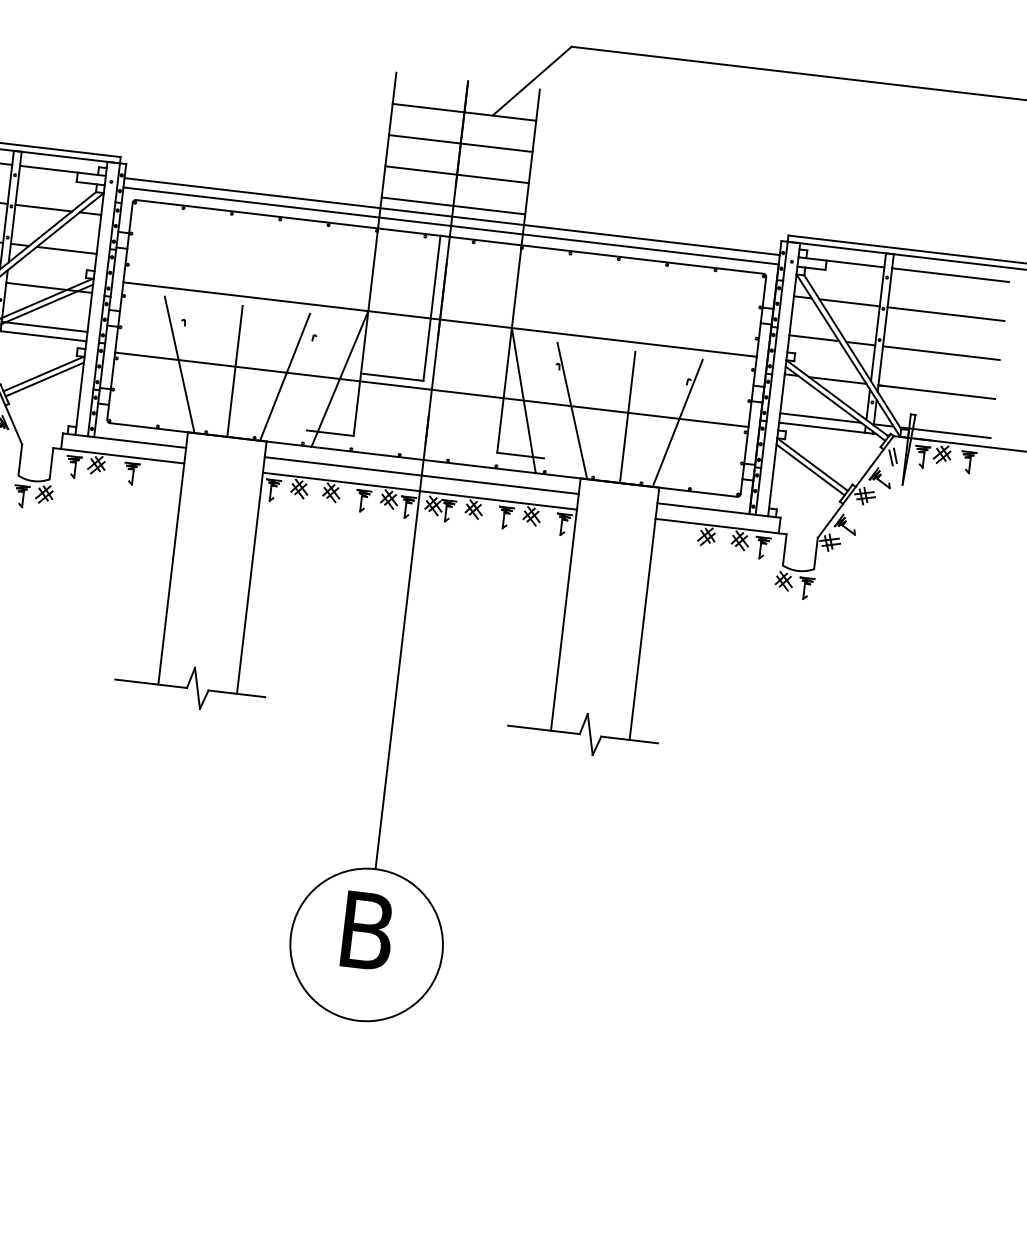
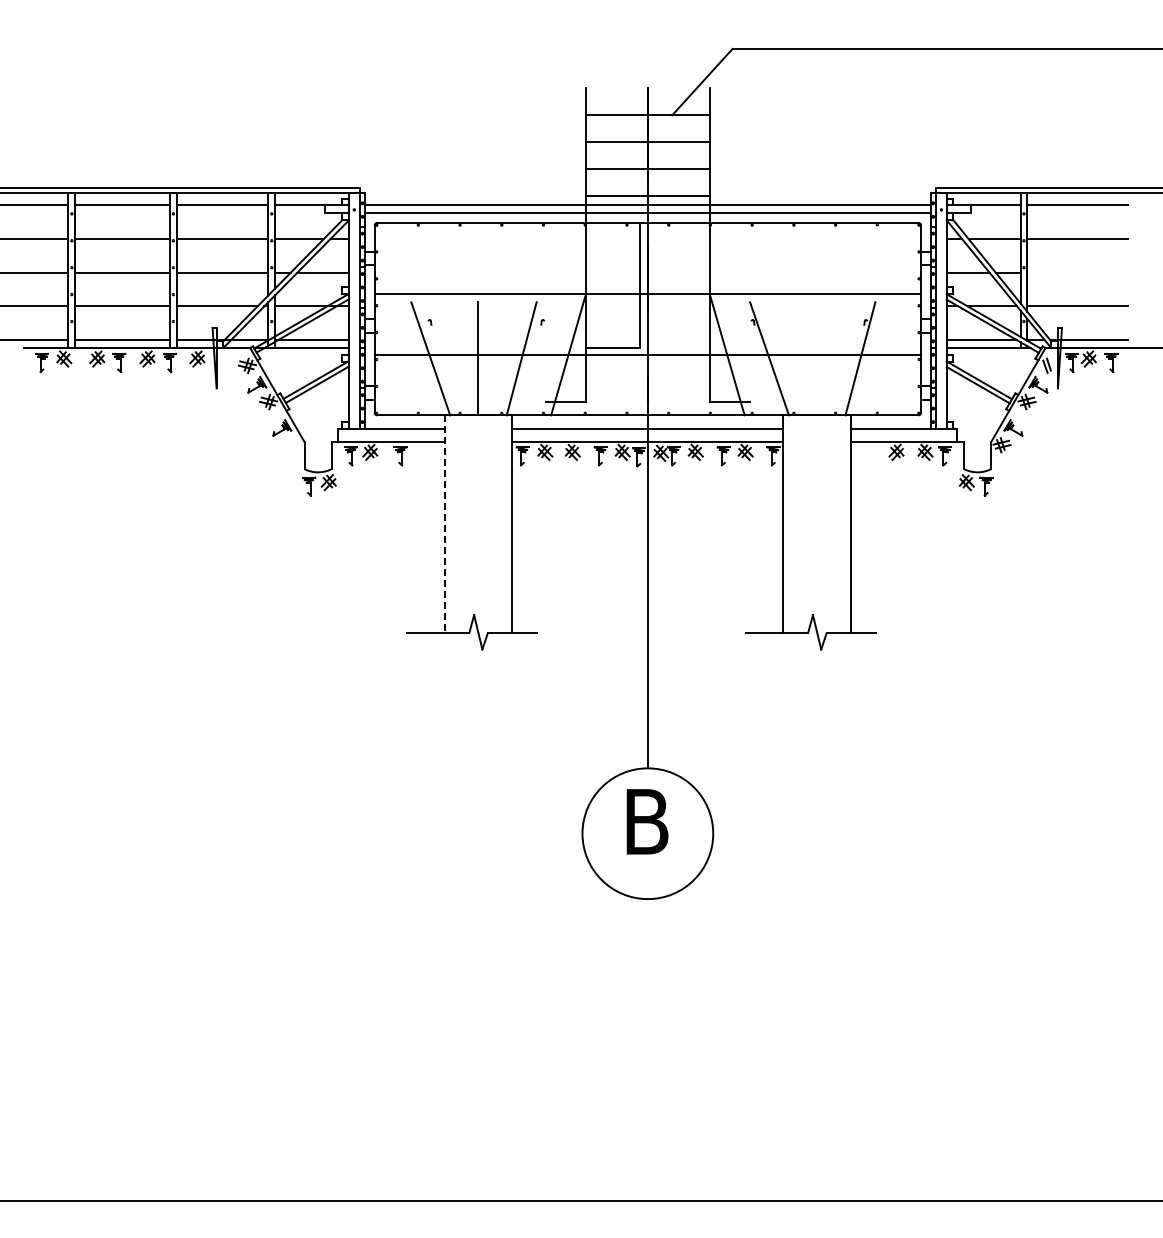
line: (941, 352) -> (1077, 272), removed
line: (627, 417) -> (817, 358), removed
line: (173, 558) -> (444, 524), solid -> dashed

